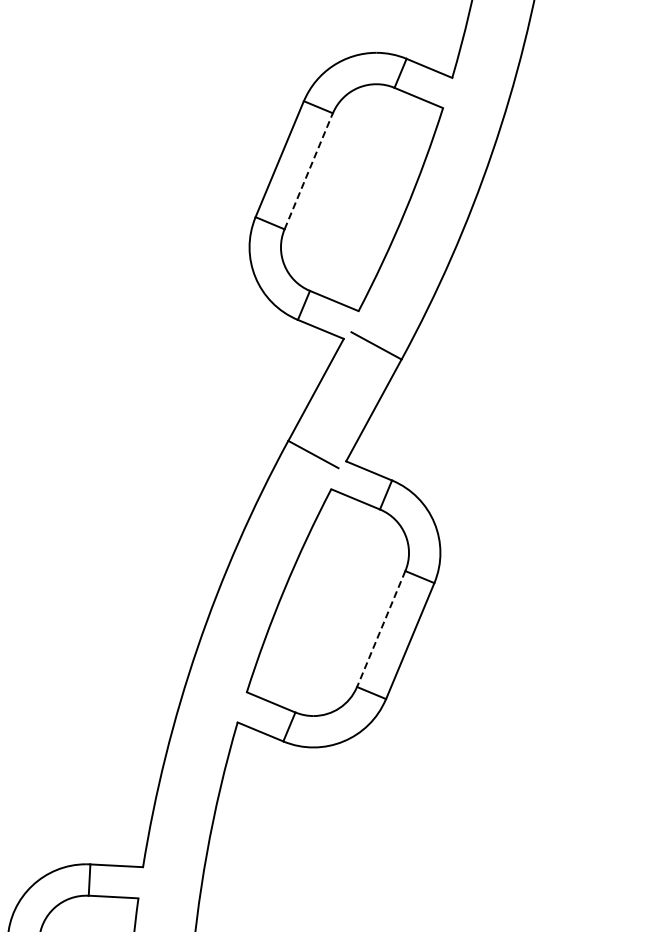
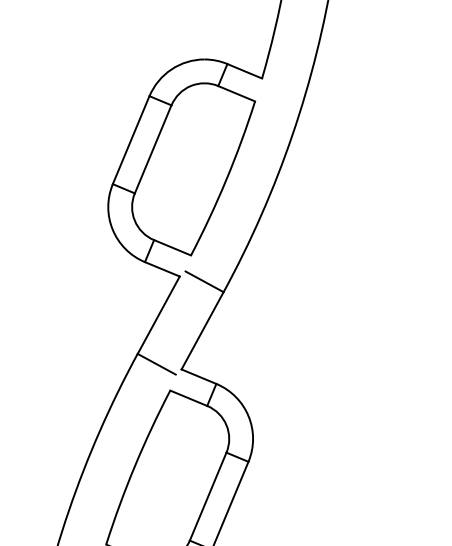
line: (308, 171) -> (152, 149), dashed -> solid
line: (381, 629) -> (208, 496), dashed -> solid

